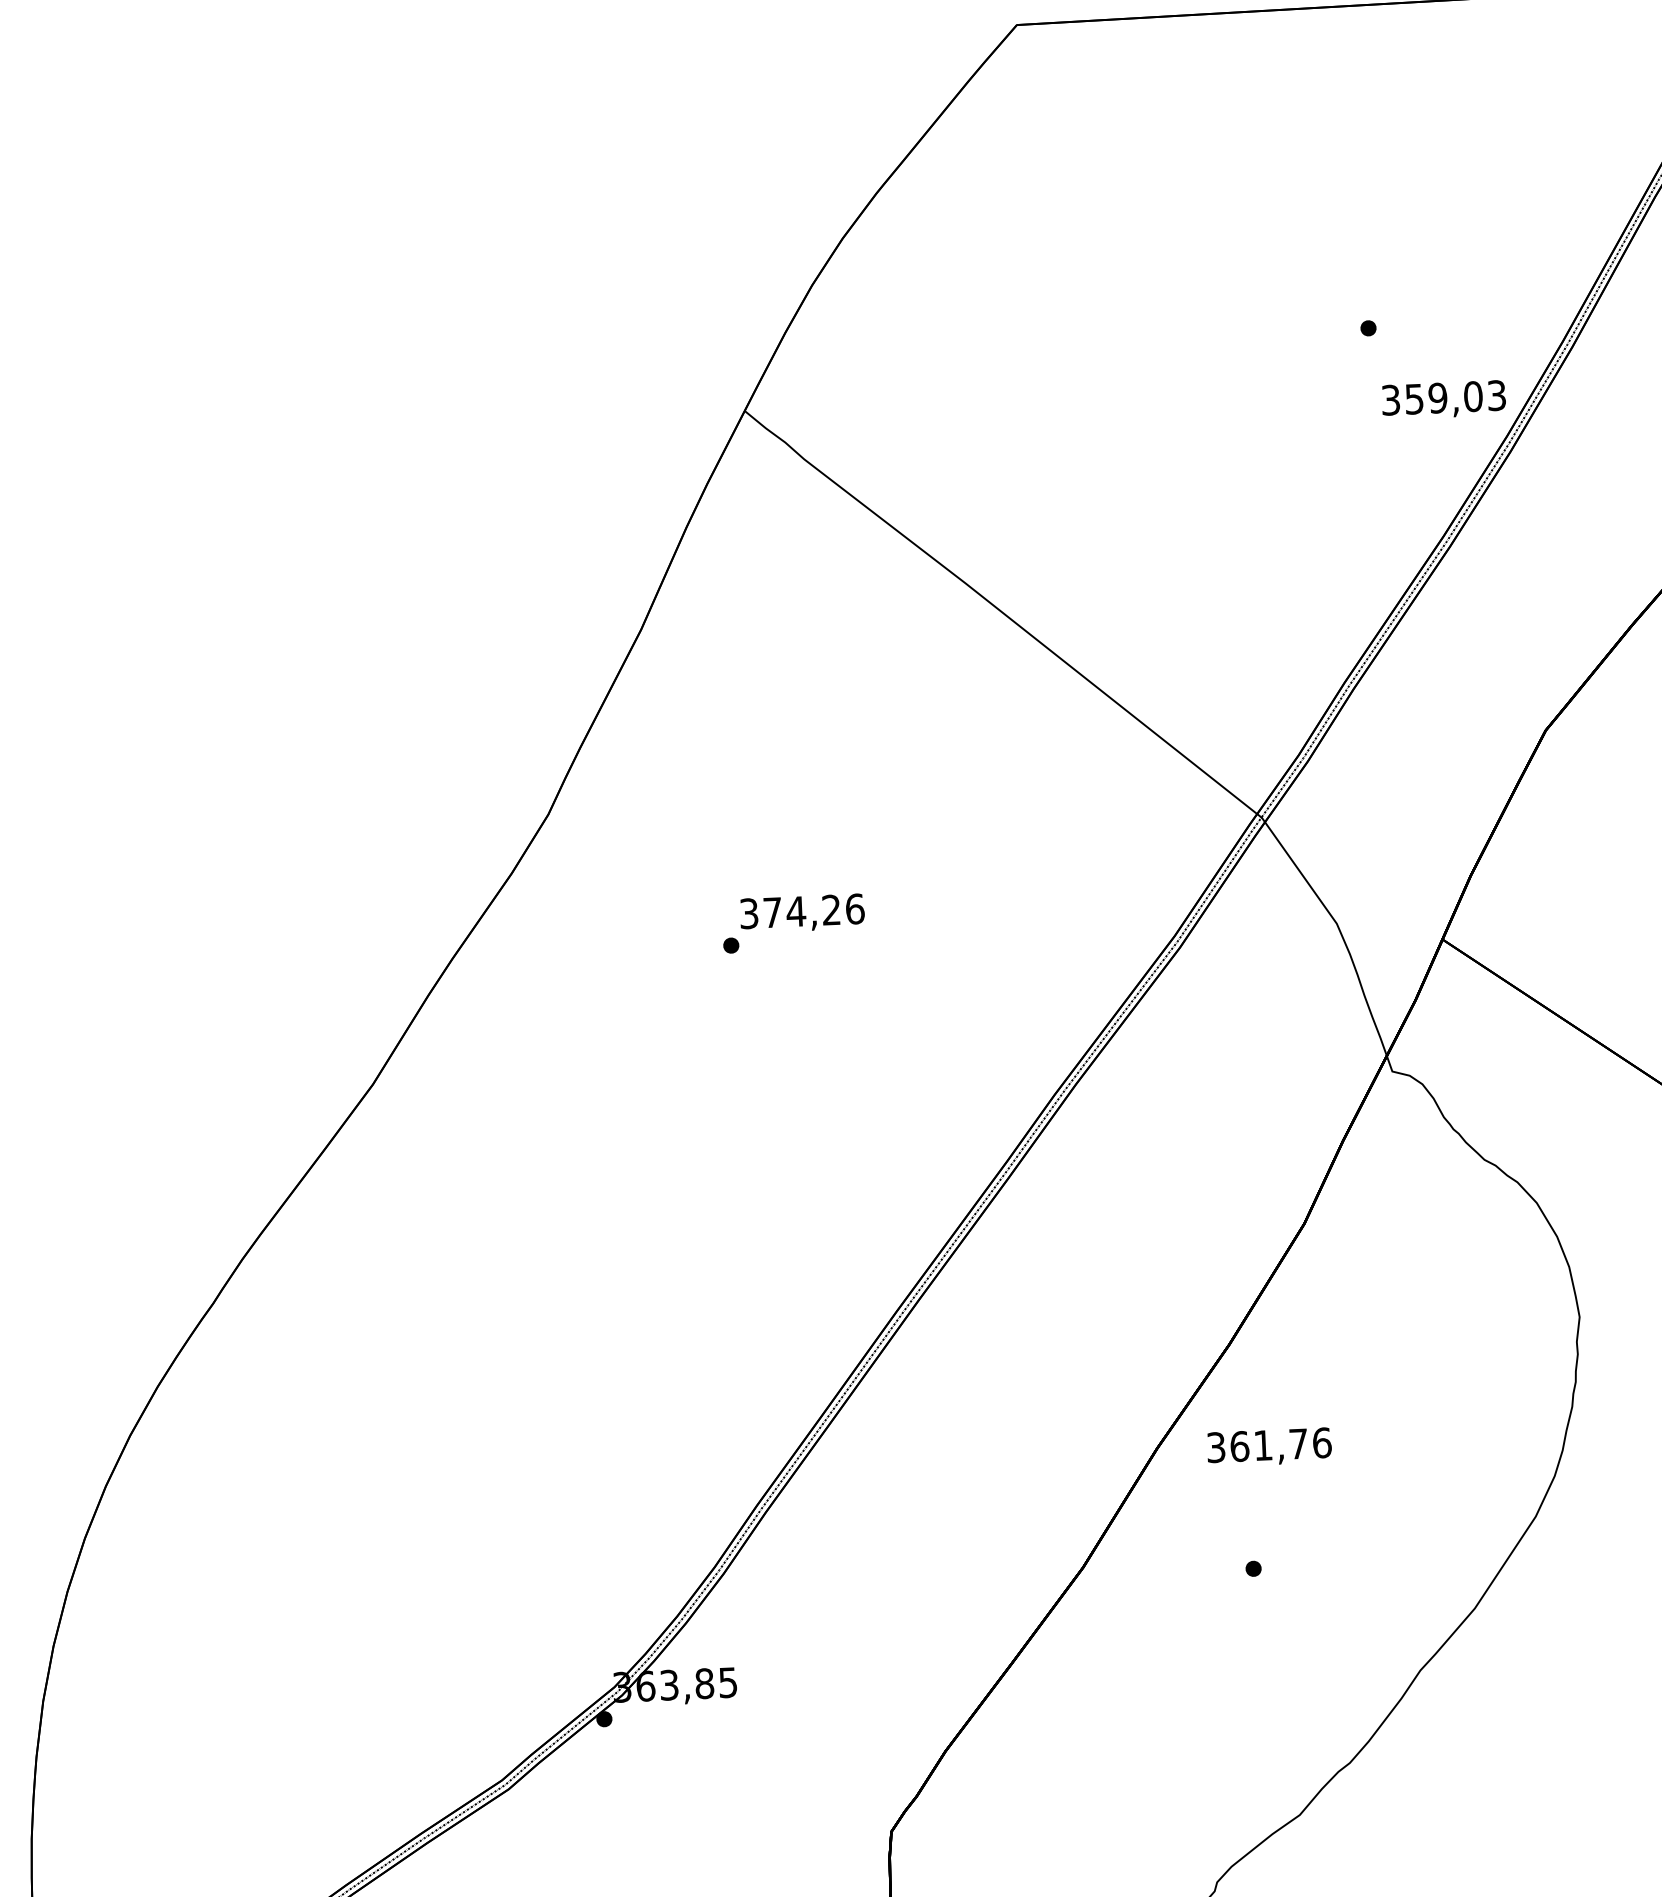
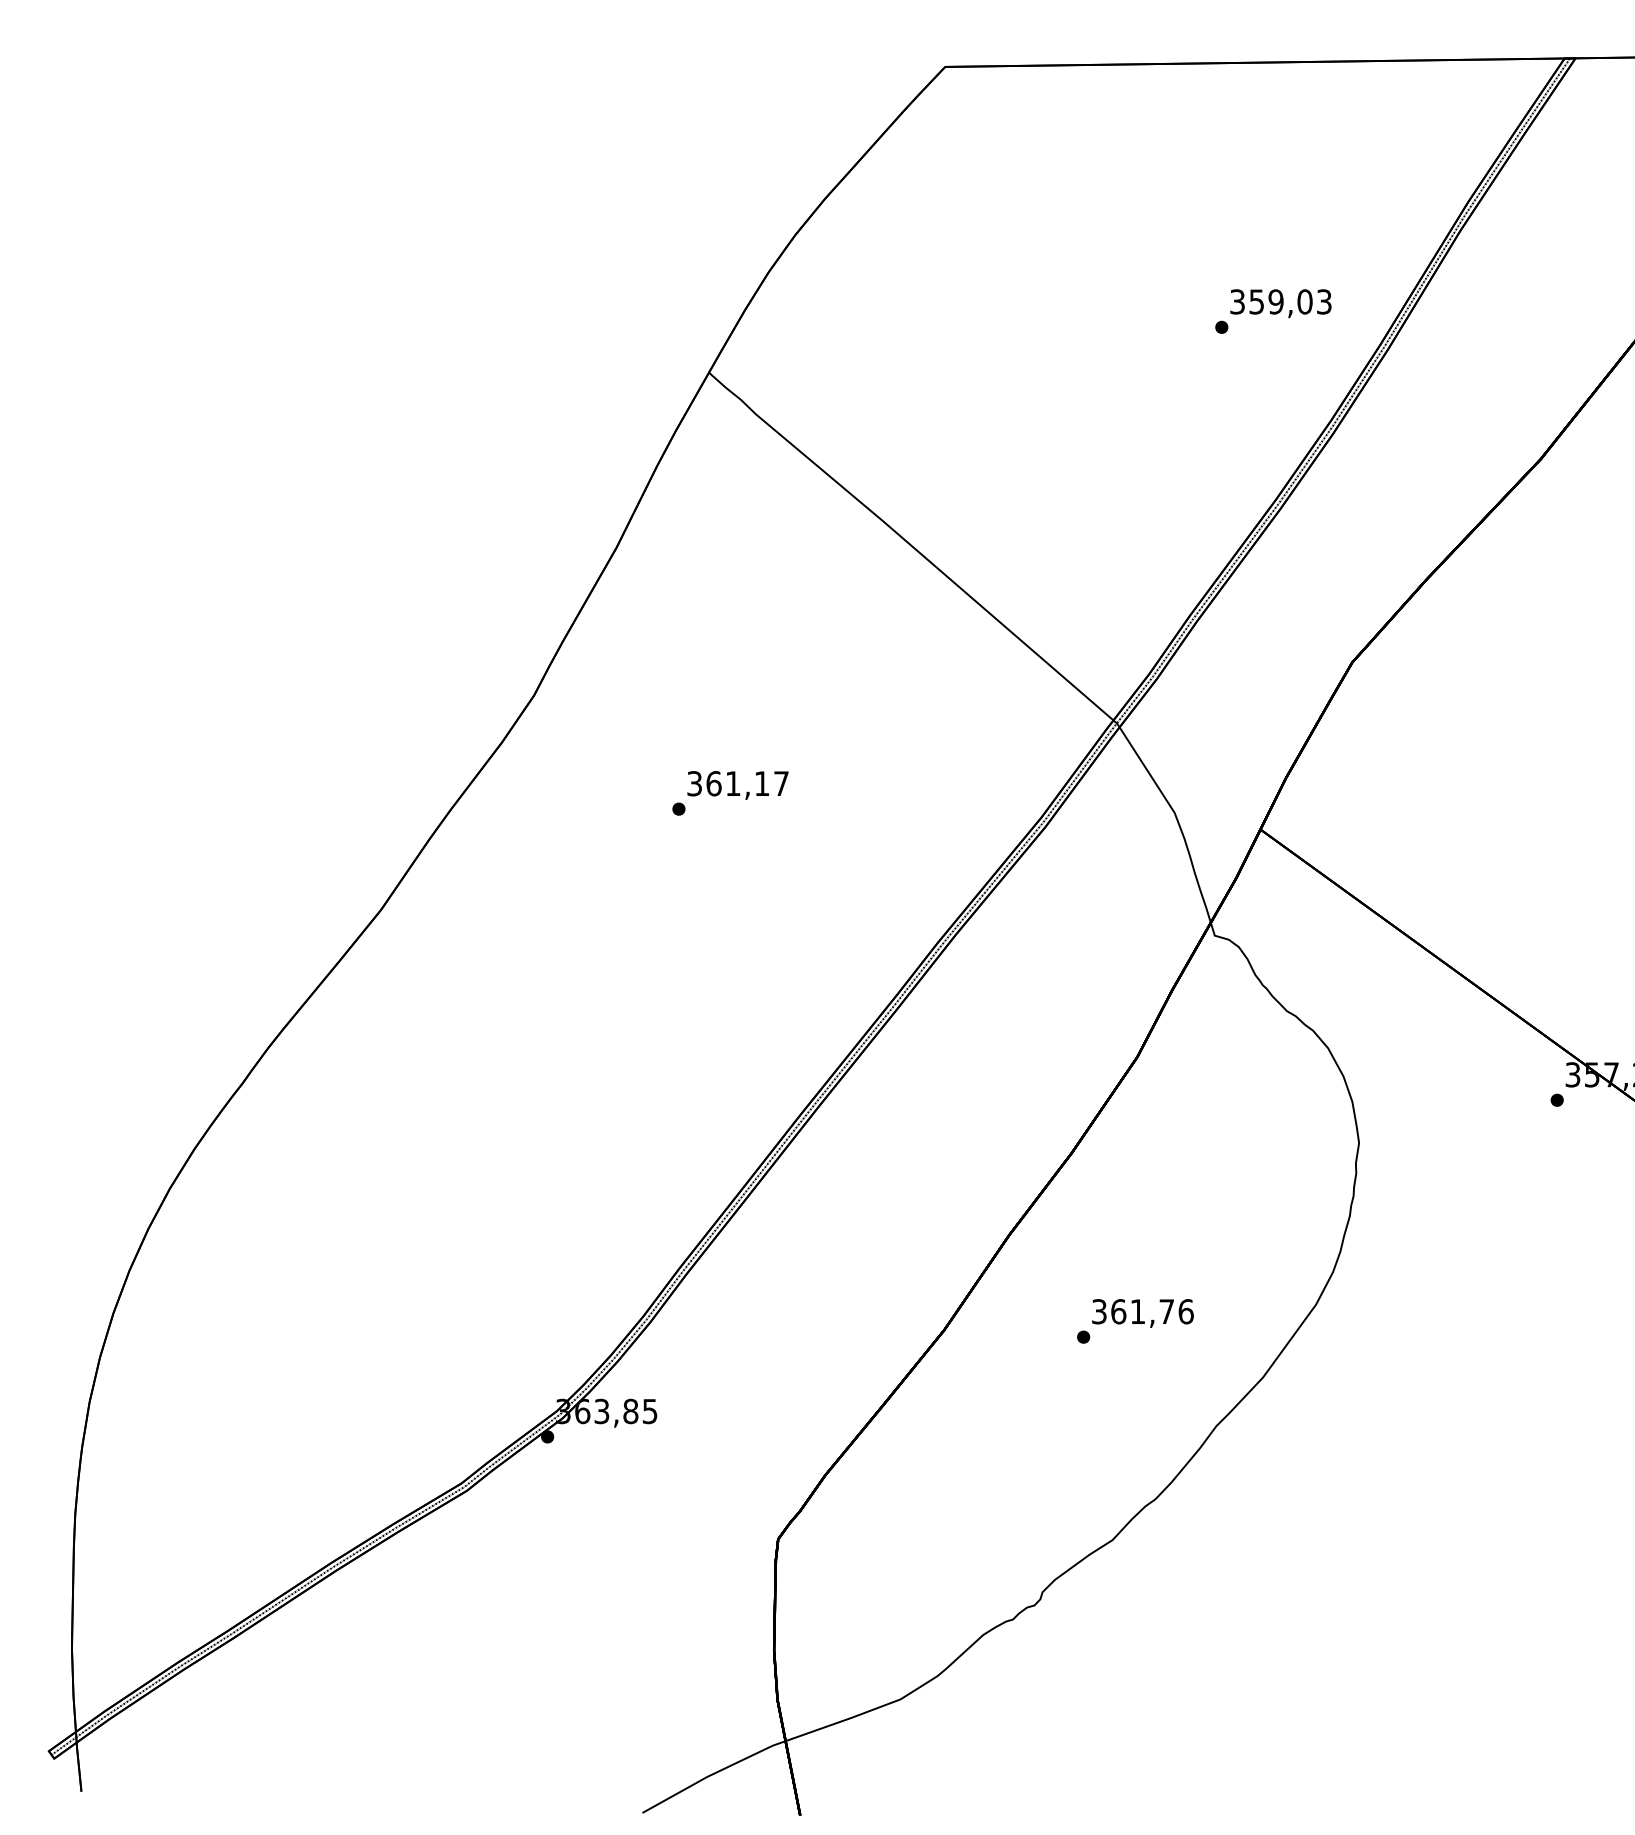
text: (1443, 399) -> (1280, 303), moved
text: (813, 910) -> (747, 783), 374,26 -> 361,17
text: (1268, 1447) -> (1142, 1313), moved

